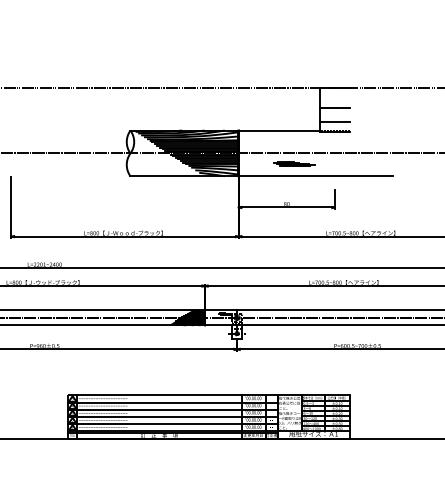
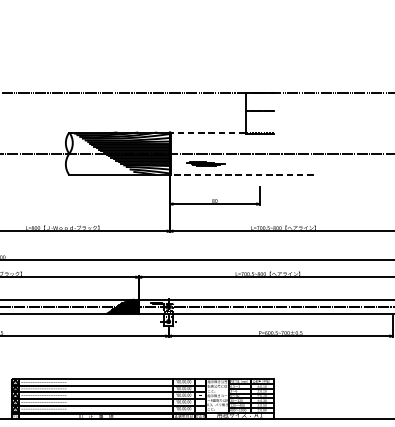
line: (334, 122) -> (259, 124), removed
line: (279, 130) -> (208, 132), solid -> dashed
part: (294, 163) -> (206, 163), moved
line: (316, 176) -> (242, 175), solid -> dashed

